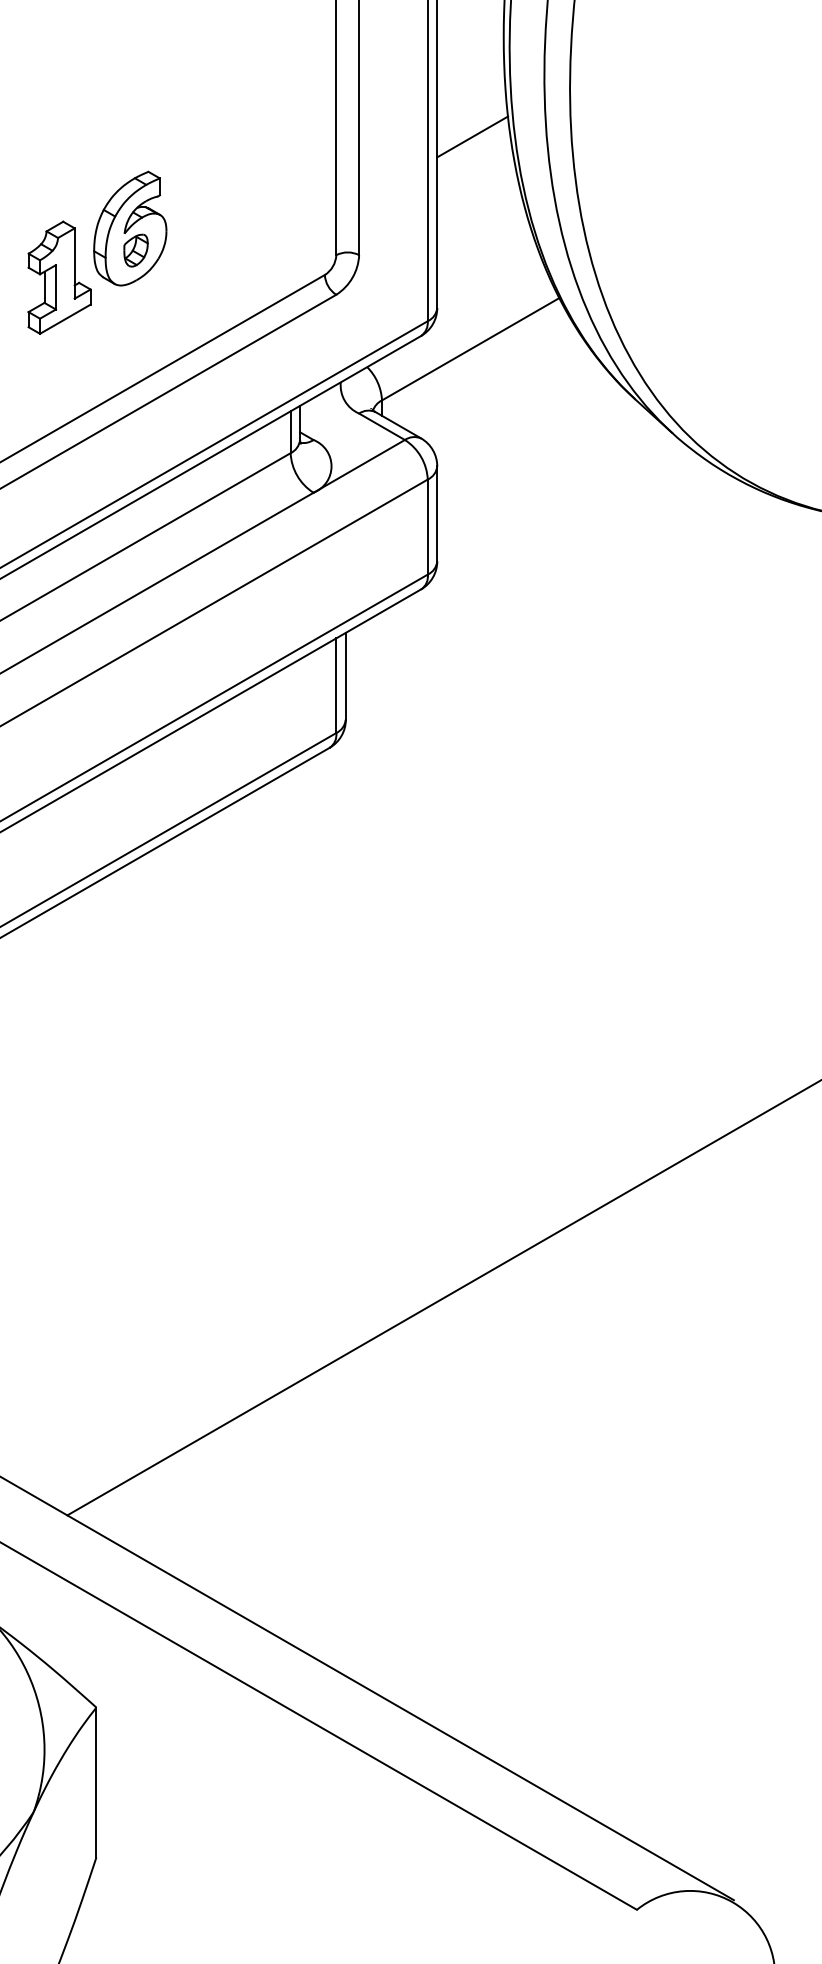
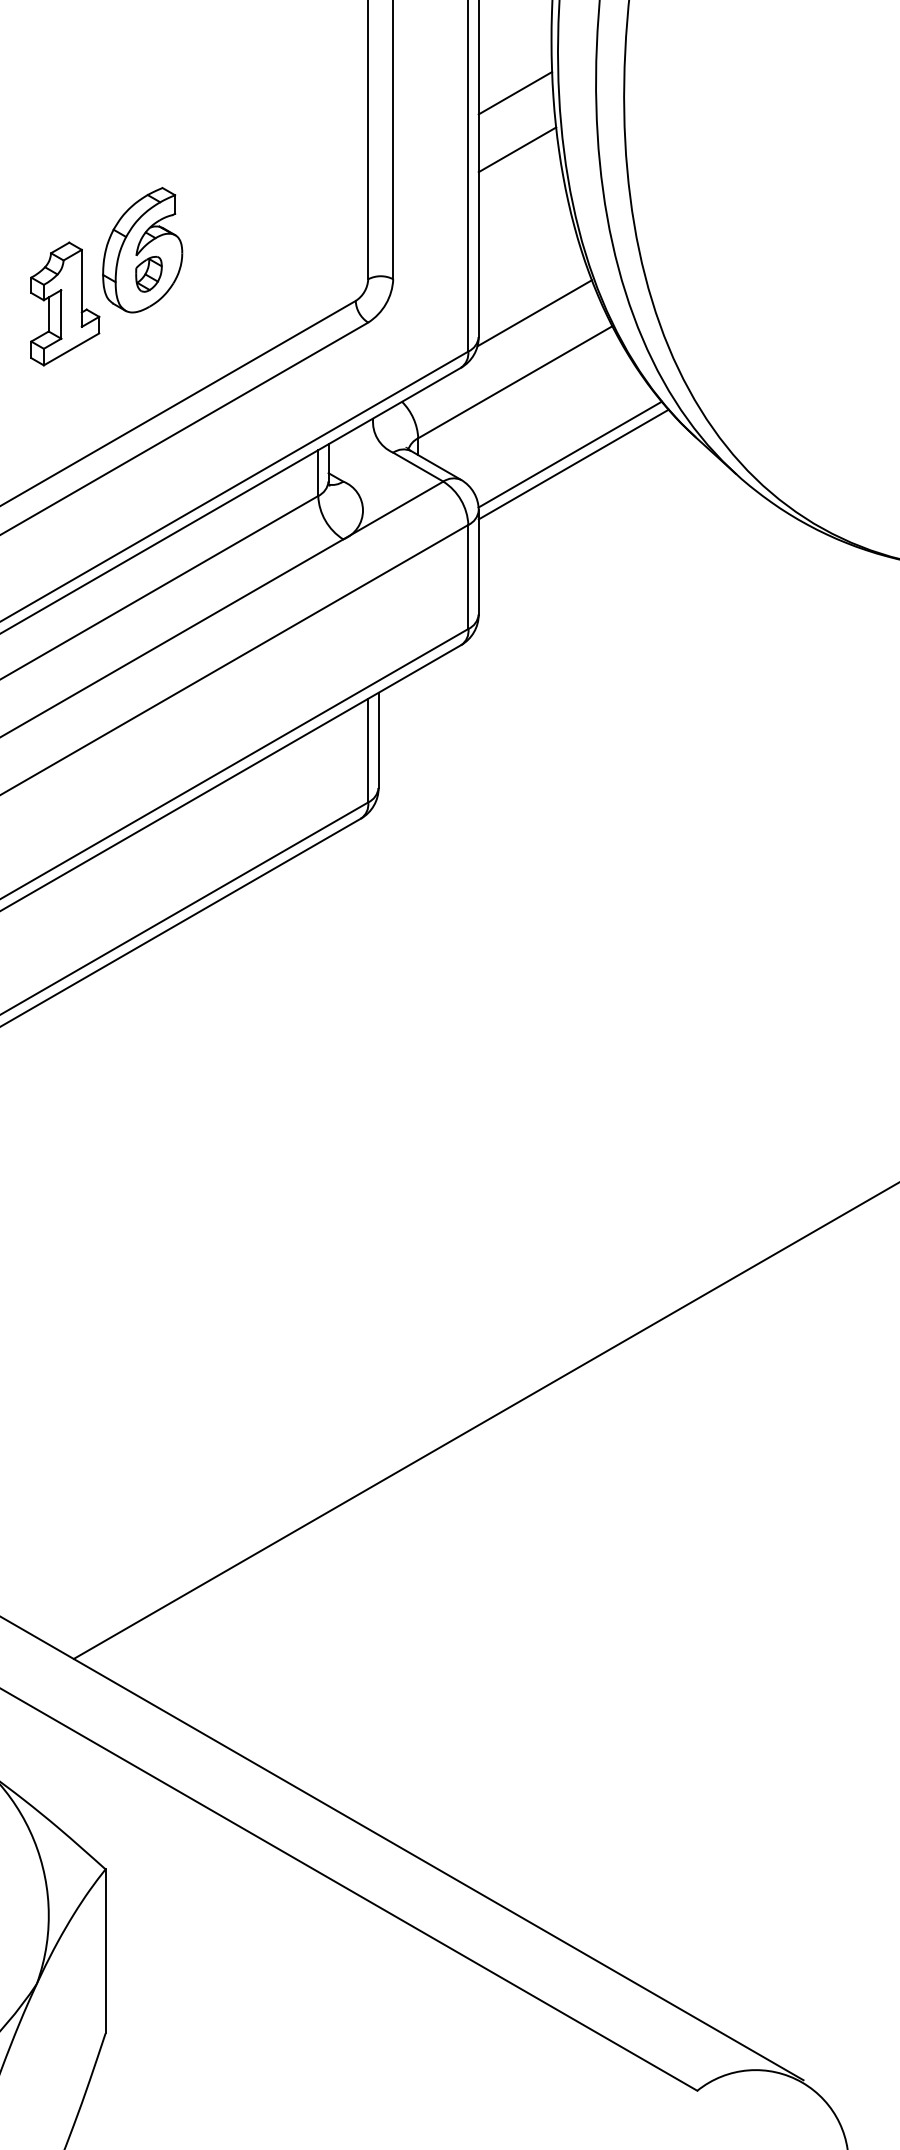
line: (470, 85) -> (515, 93), added
line: (488, 286) -> (534, 313), added
line: (520, 415) -> (569, 454), added
line: (523, 424) -> (573, 464), added

